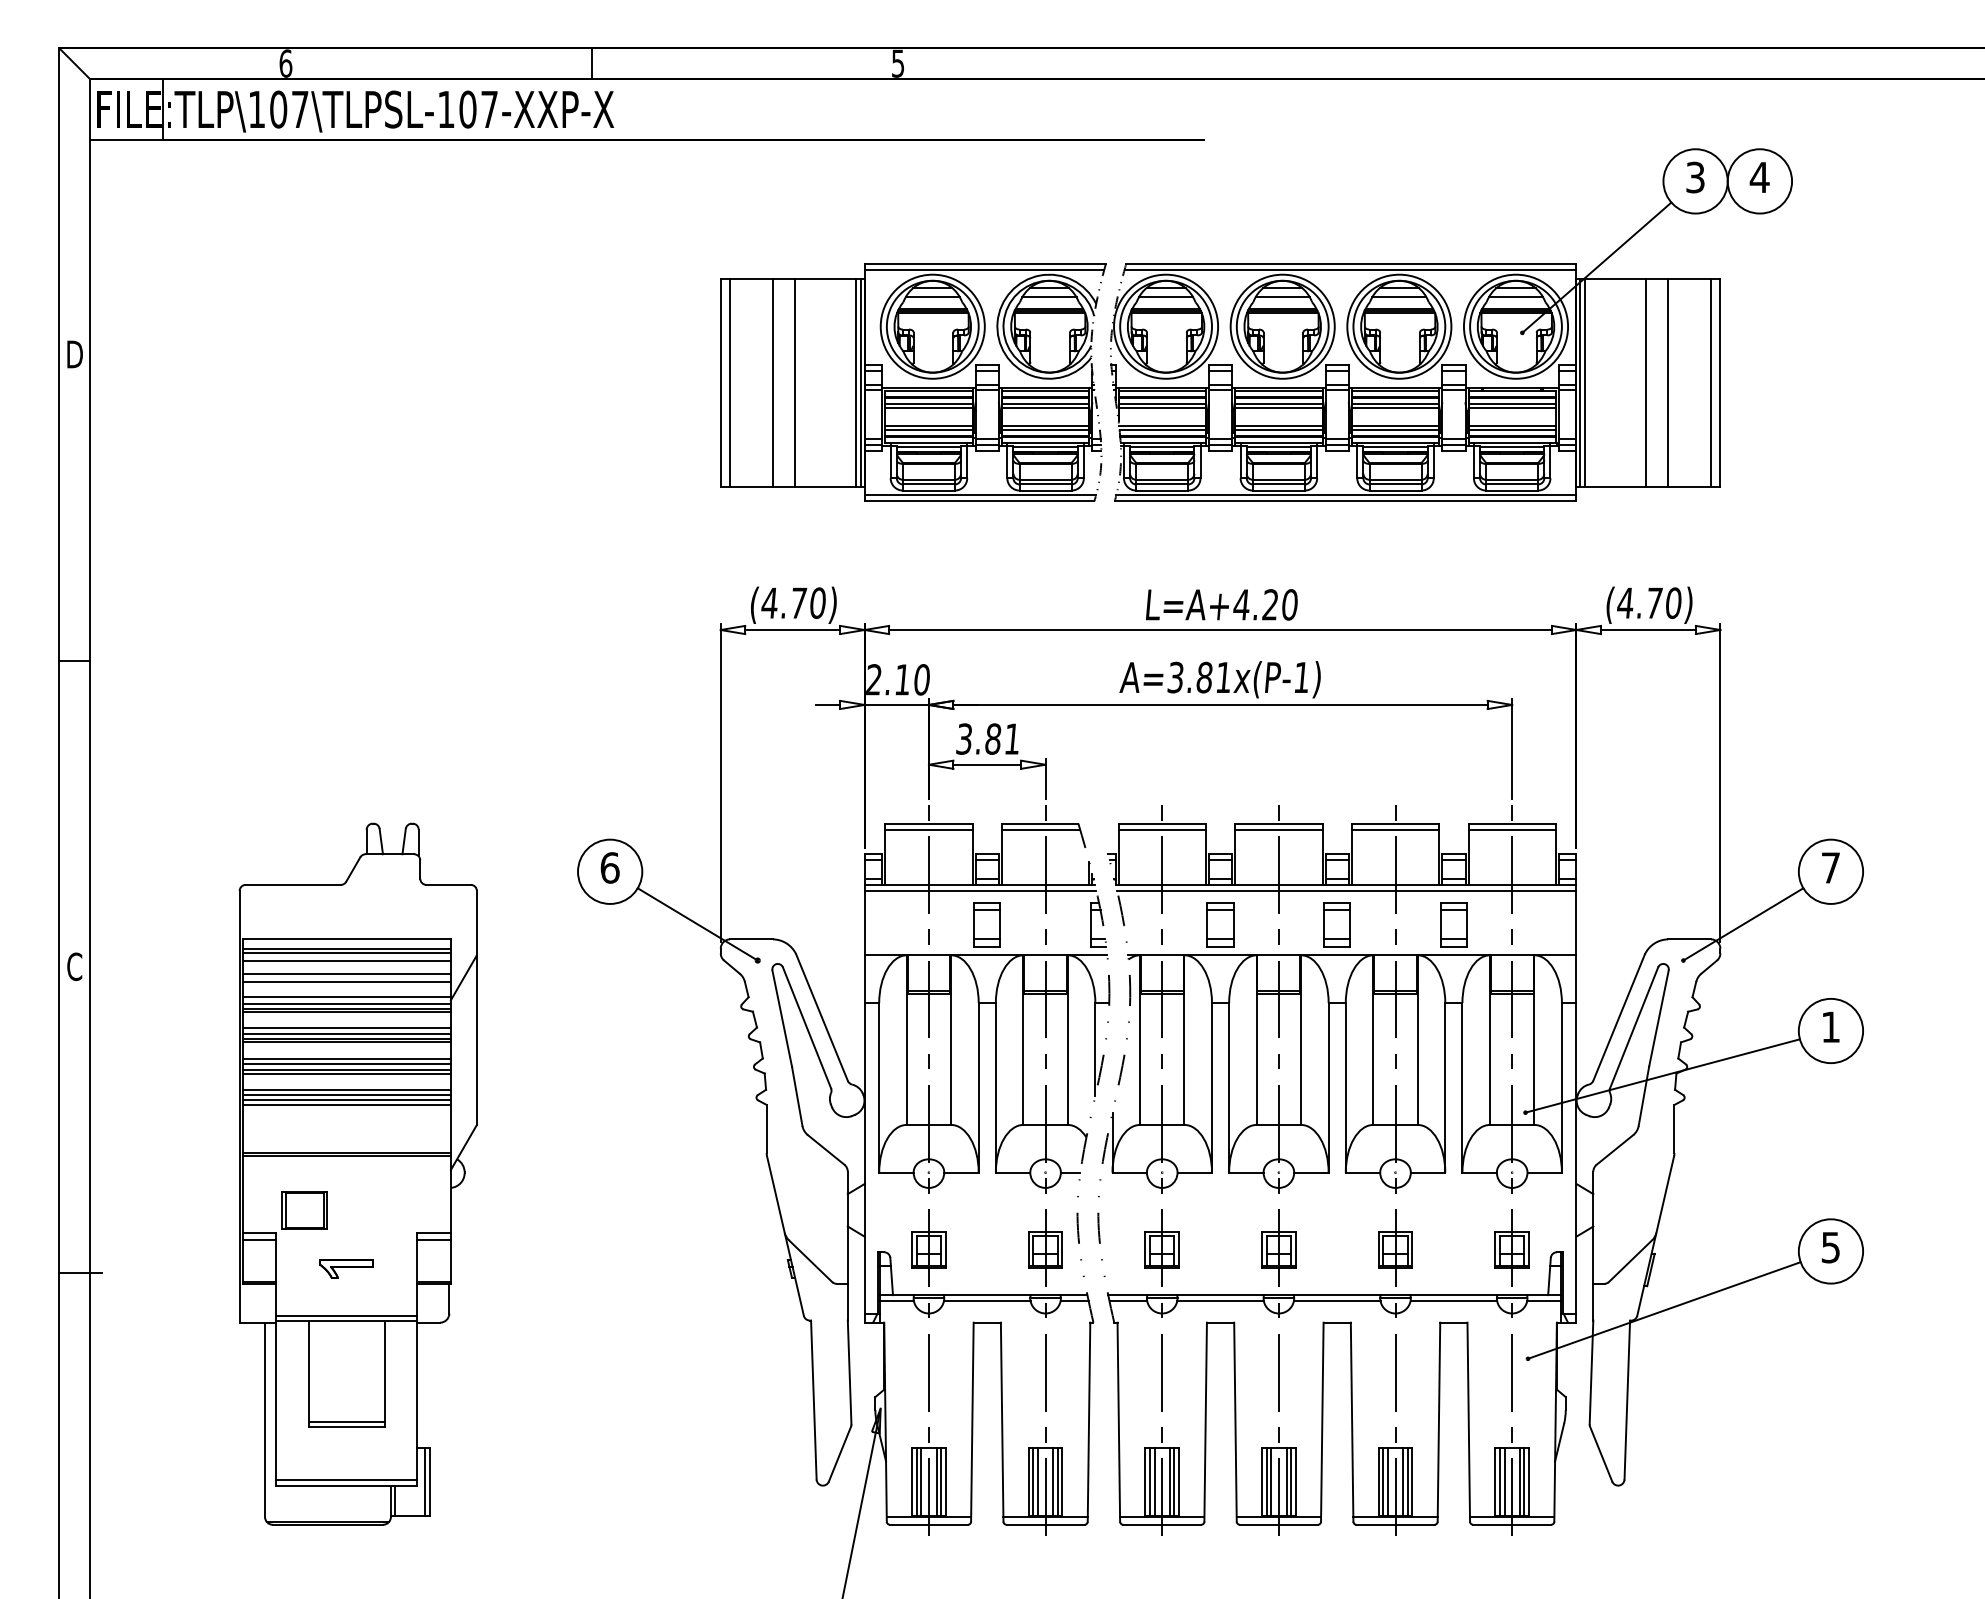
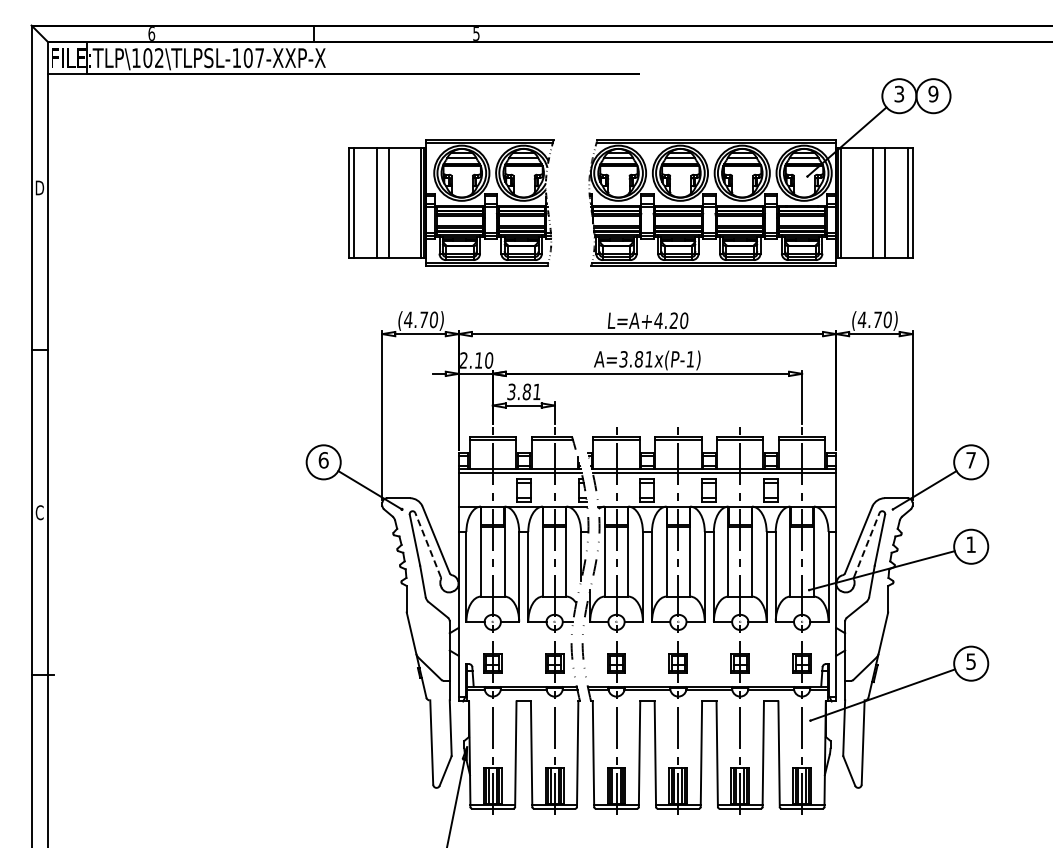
text: (300, 108) -> (159, 57), TLP\107\TLPSL-107-XXP-X -> TLP\102\TLPSL-107-XXP-X
text: (1759, 176) -> (933, 93), 4 -> 9
part: (913, 381) -> (451, 202), moved
line: (807, 1028) -> (428, 545), solid -> dashed
line: (1633, 1028) -> (866, 545), solid -> dashed
part: (358, 1173) -> (190, 622), removed

